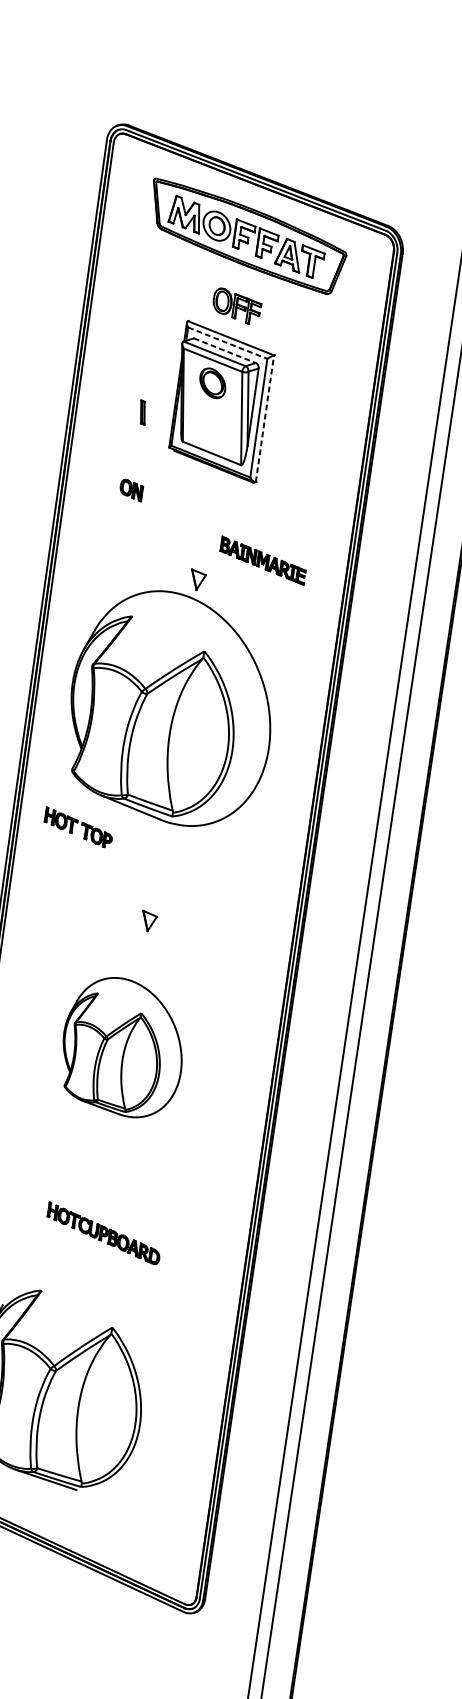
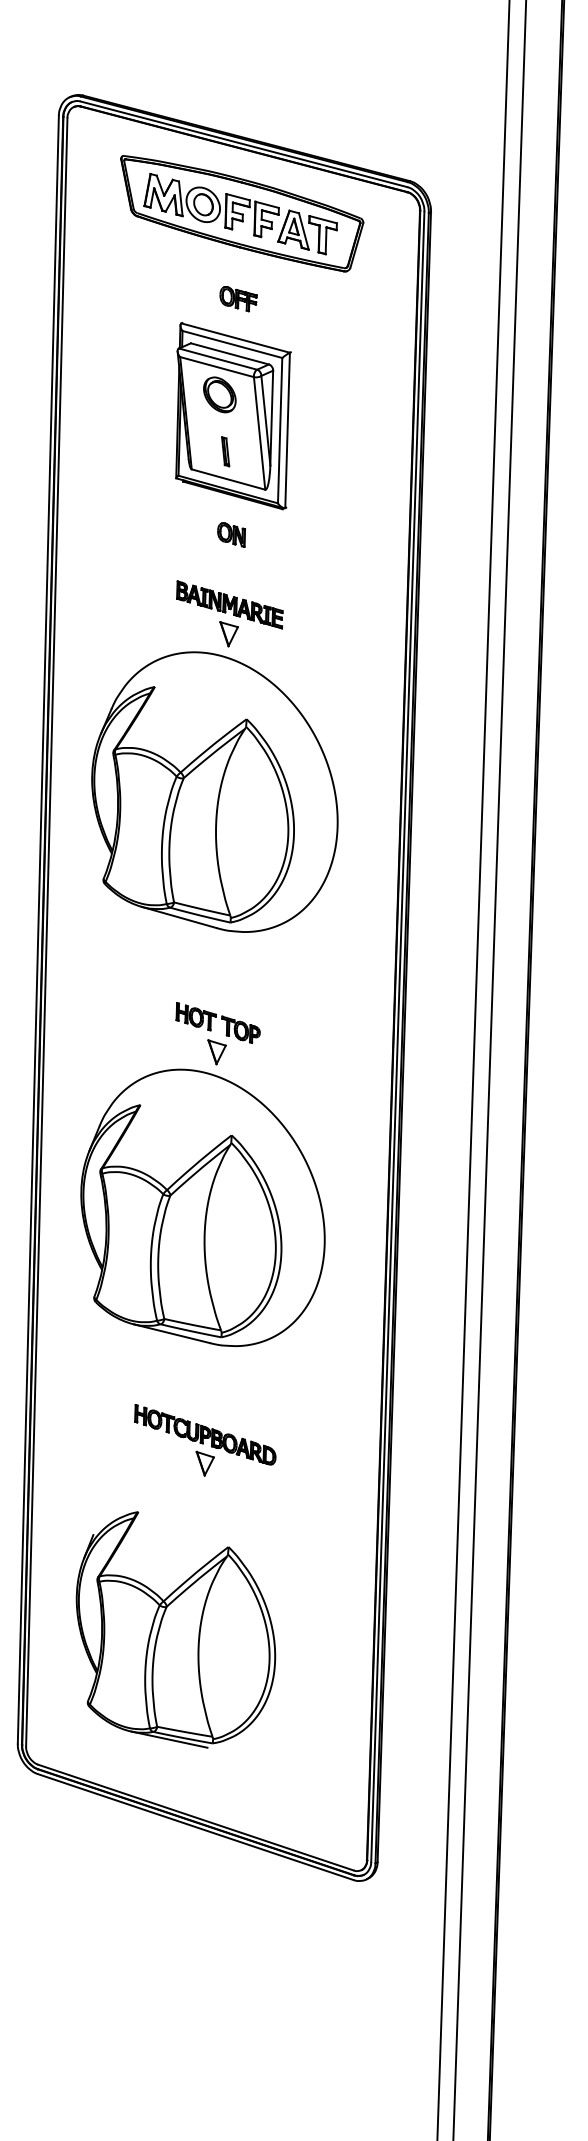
part: (236, 306) -> (238, 299), size x0.62
line: (227, 343) -> (232, 344), dashed -> solid
line: (225, 351) -> (230, 354), dashed -> solid
part: (142, 412) -> (225, 451), moved
line: (264, 418) -> (287, 430), dashed -> solid
part: (131, 489) -> (231, 534), moved
part: (262, 560) -> (229, 604), moved
part: (78, 827) -> (217, 1022), moved
part: (122, 1047) -> (202, 1207), size x1.67
part: (100, 1256) -> (204, 1463), added

